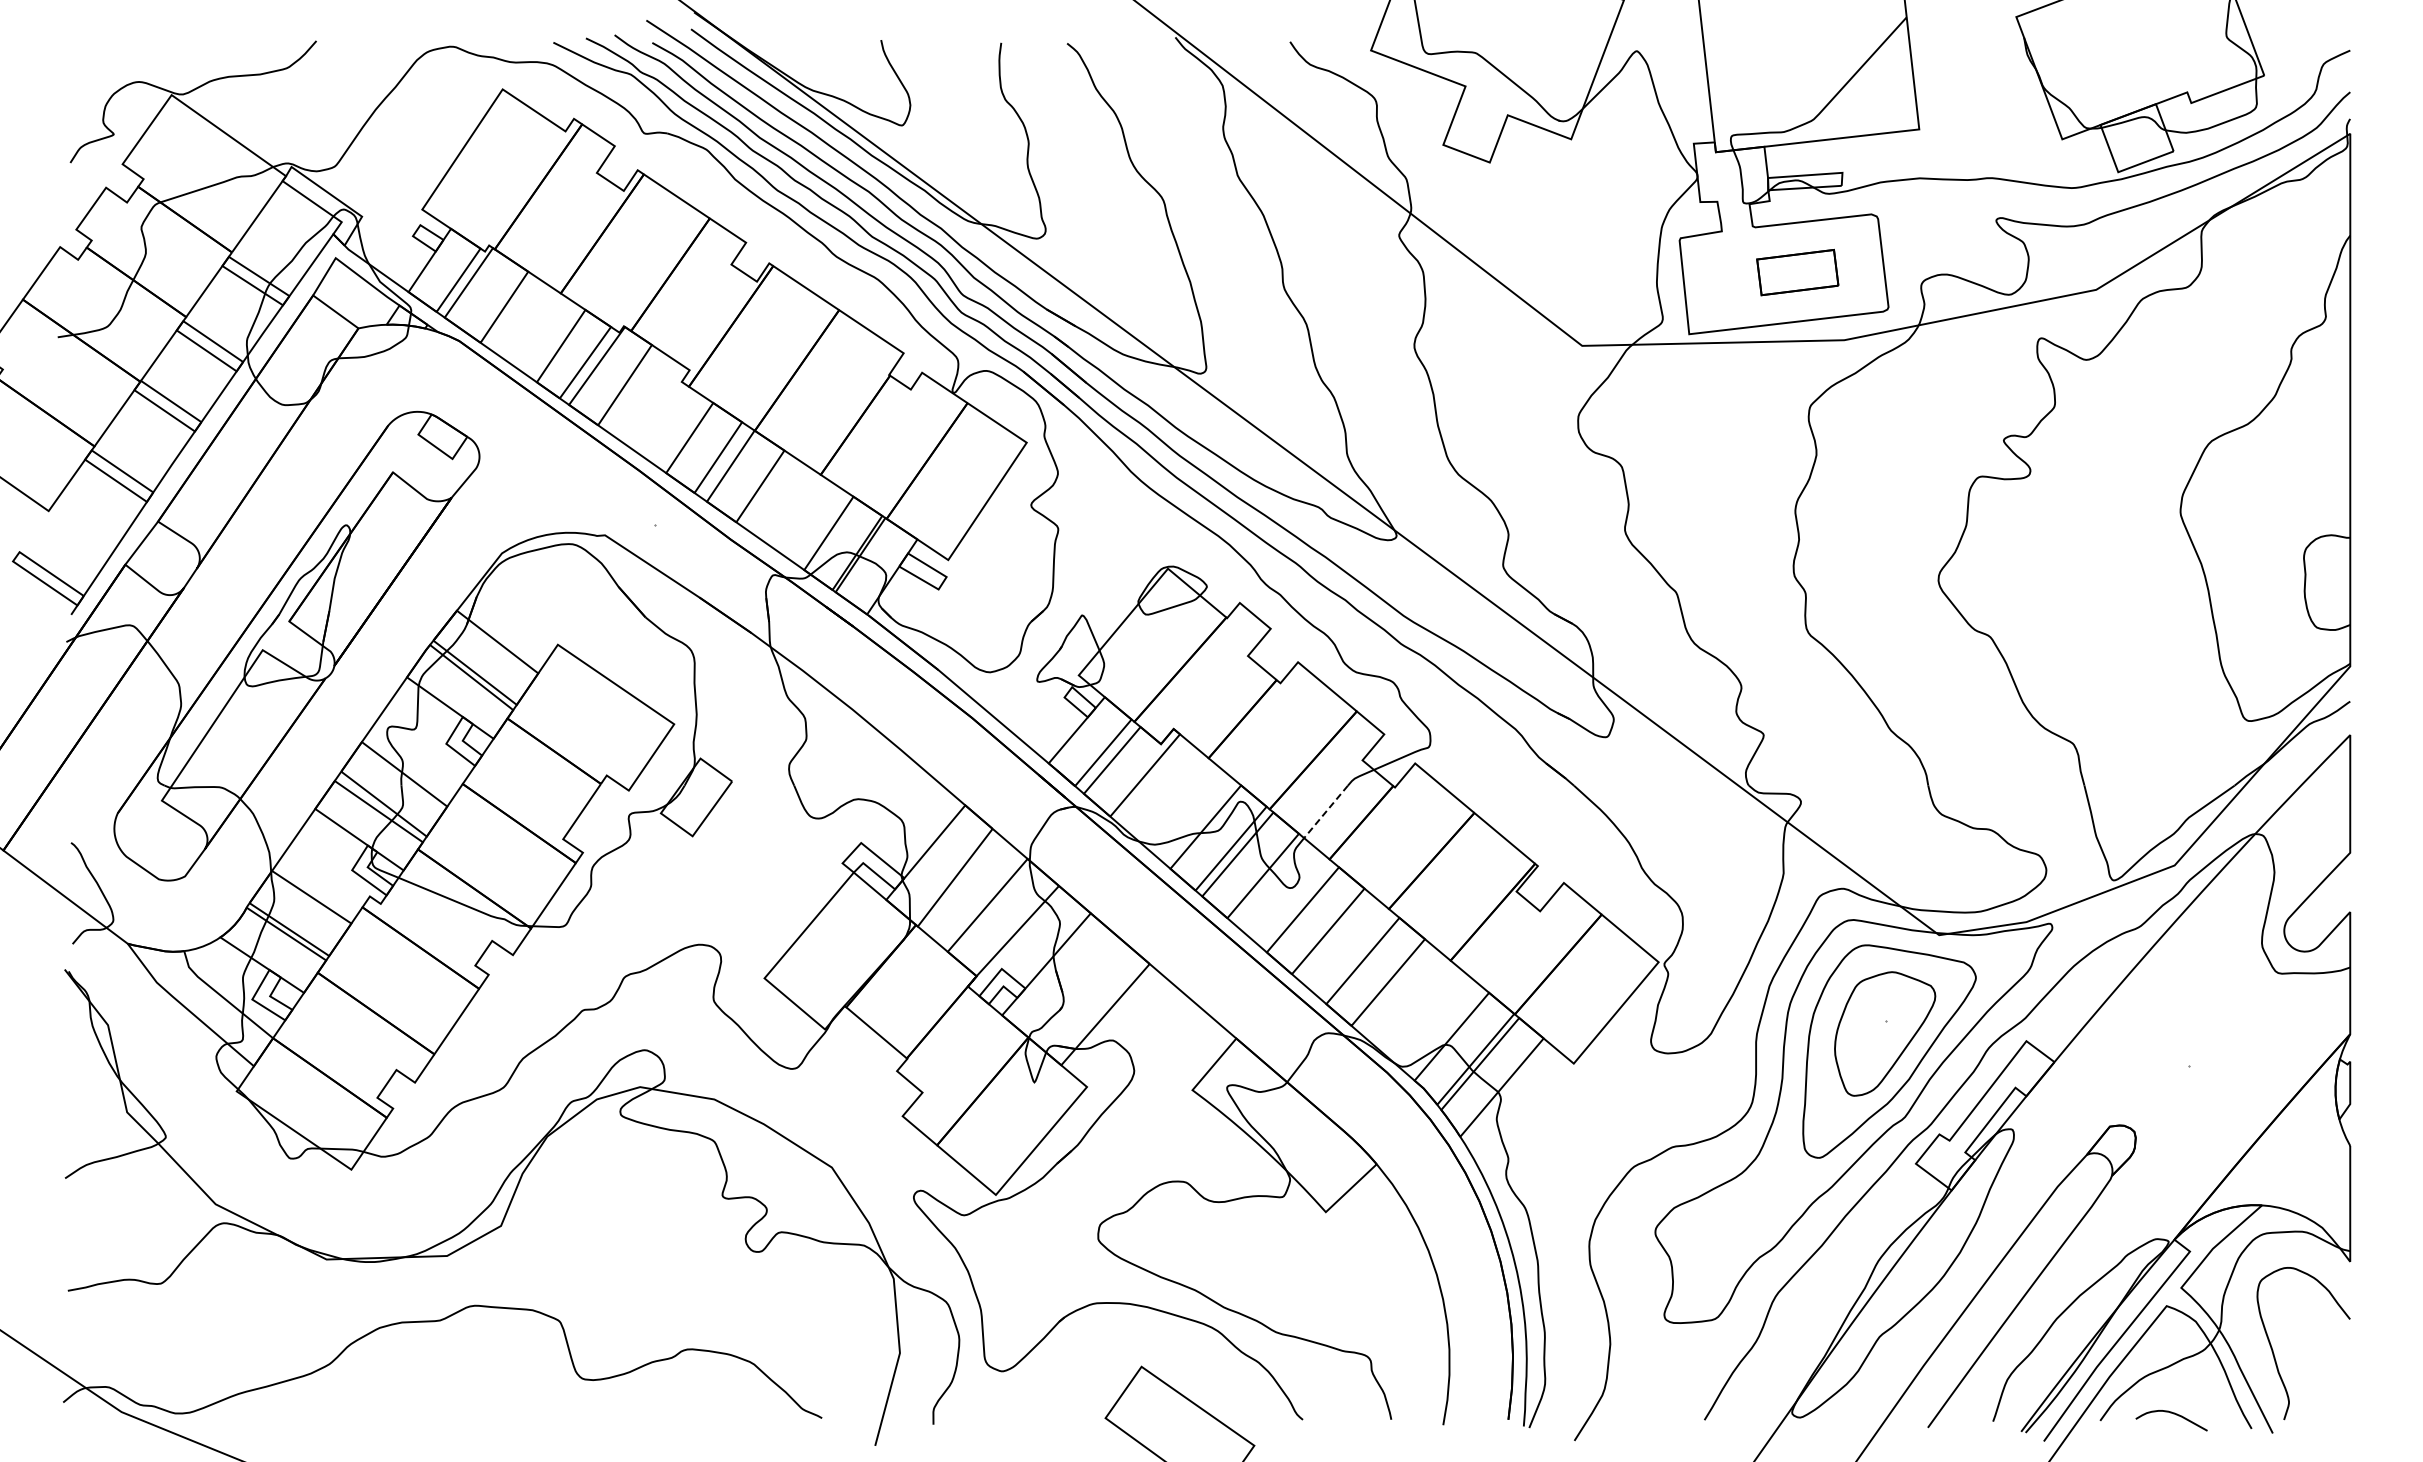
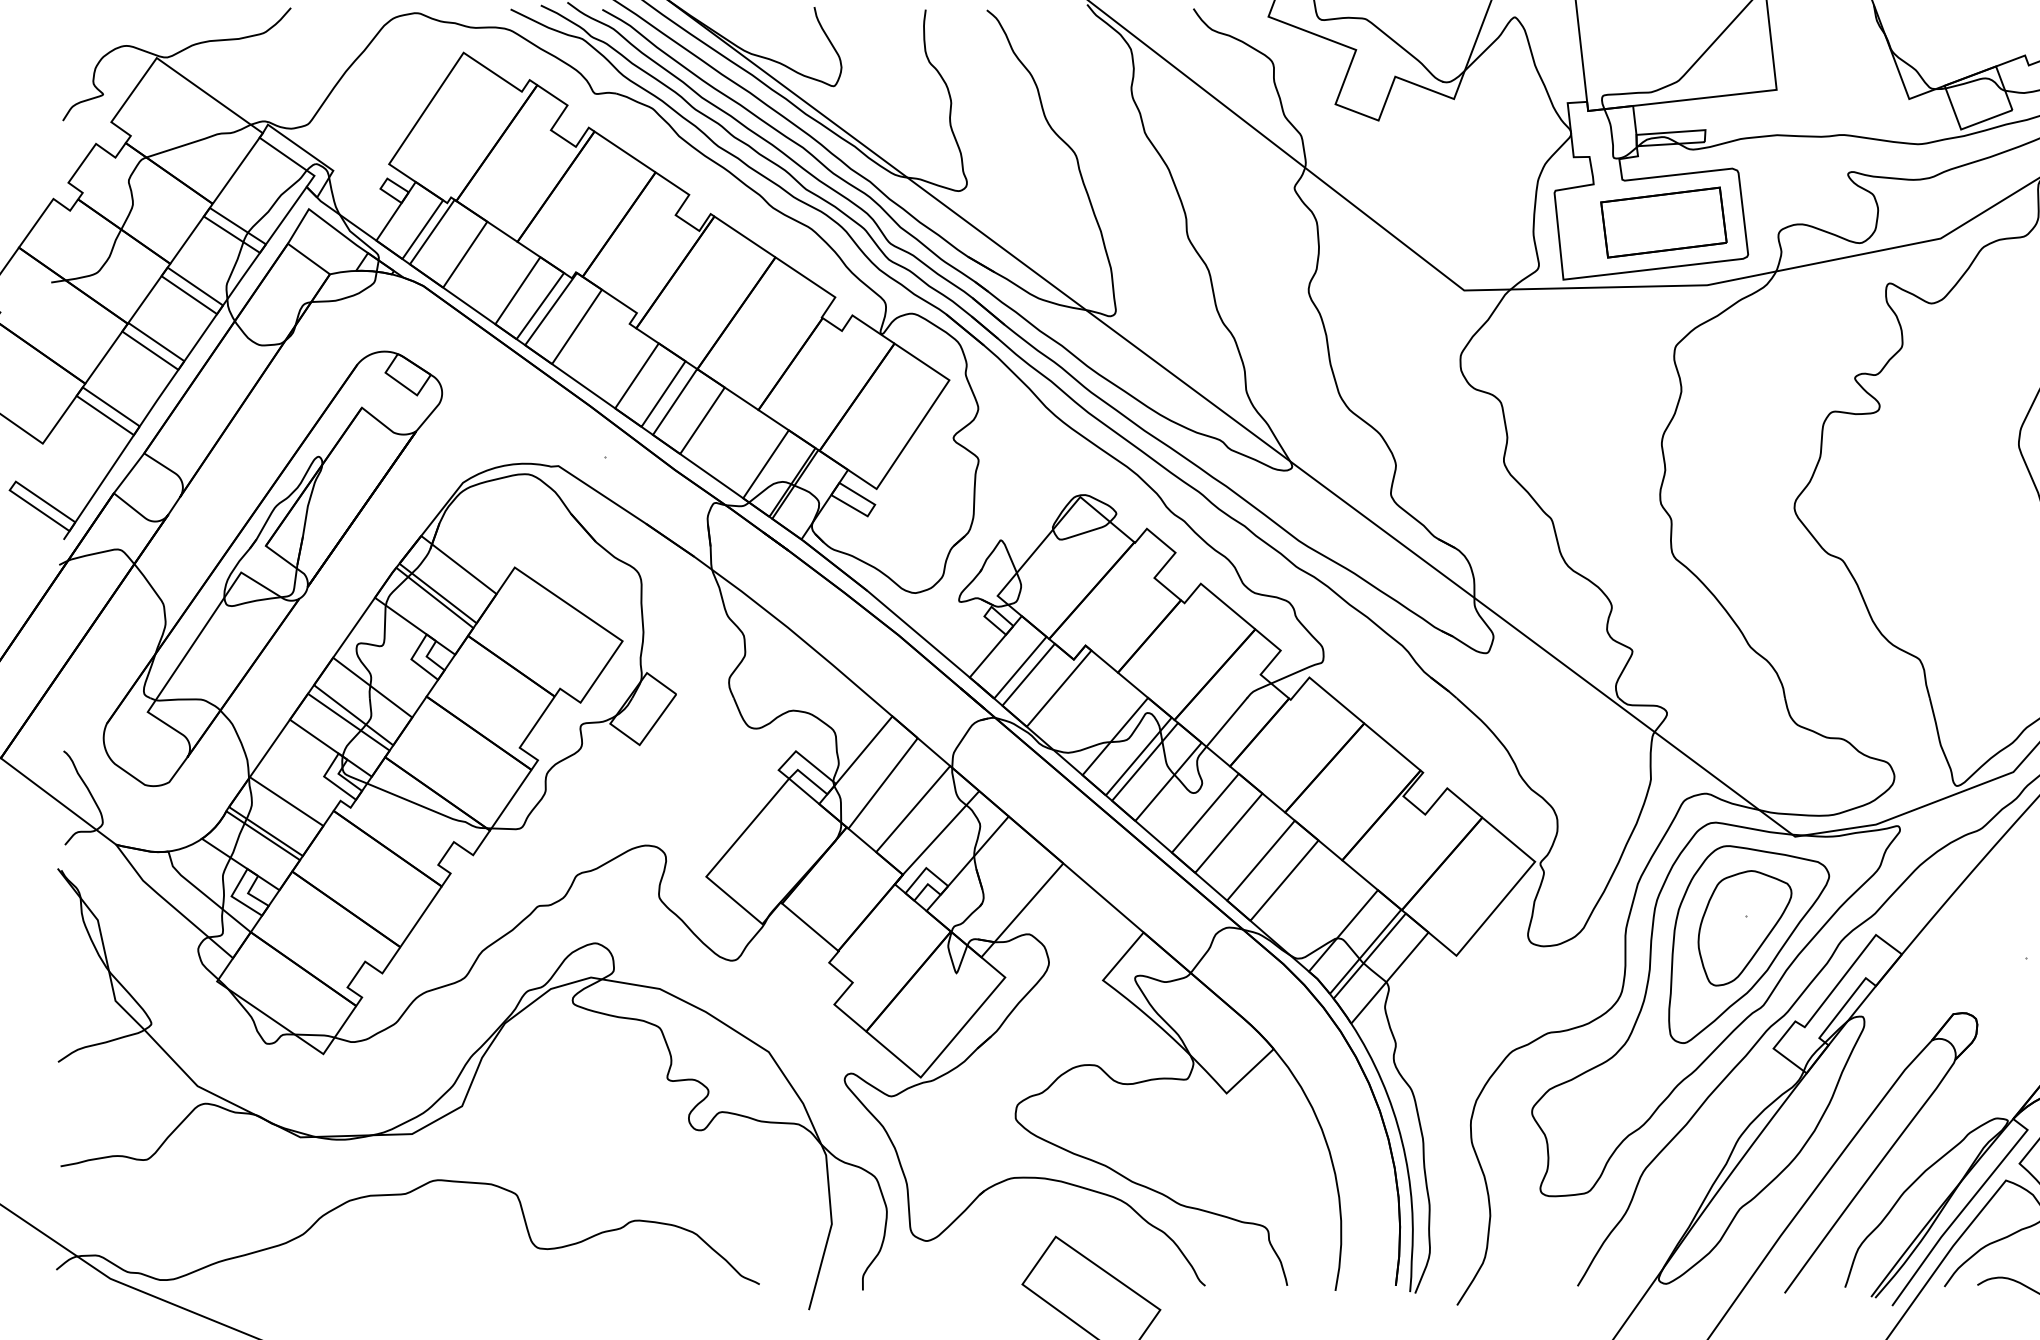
part: (1797, 272) -> (1663, 222), size x1.67
line: (1325, 812) -> (1226, 723), dashed -> solid

